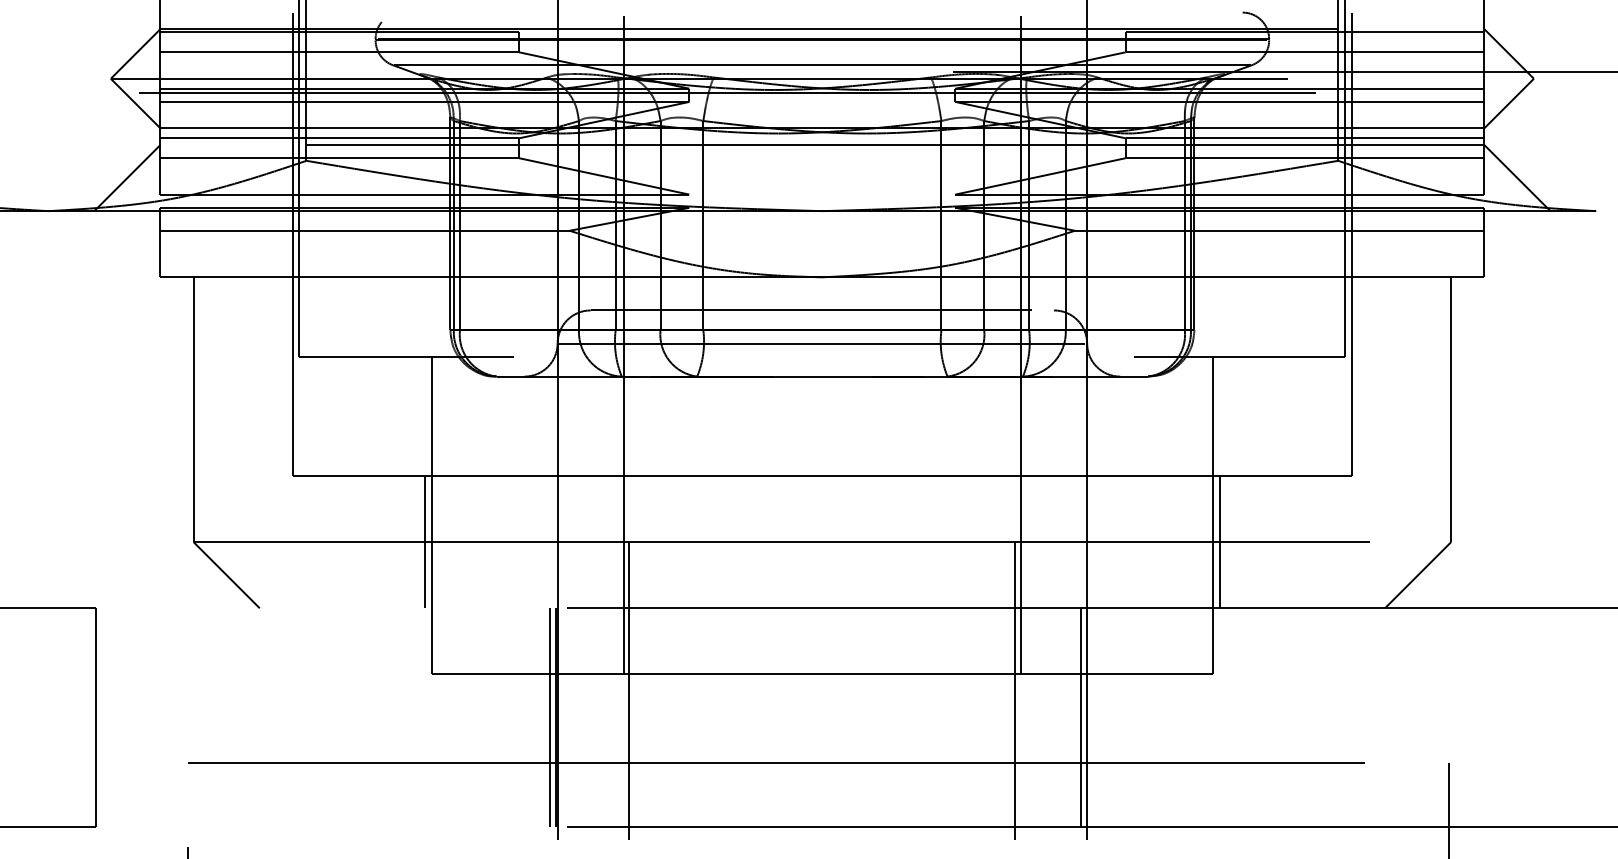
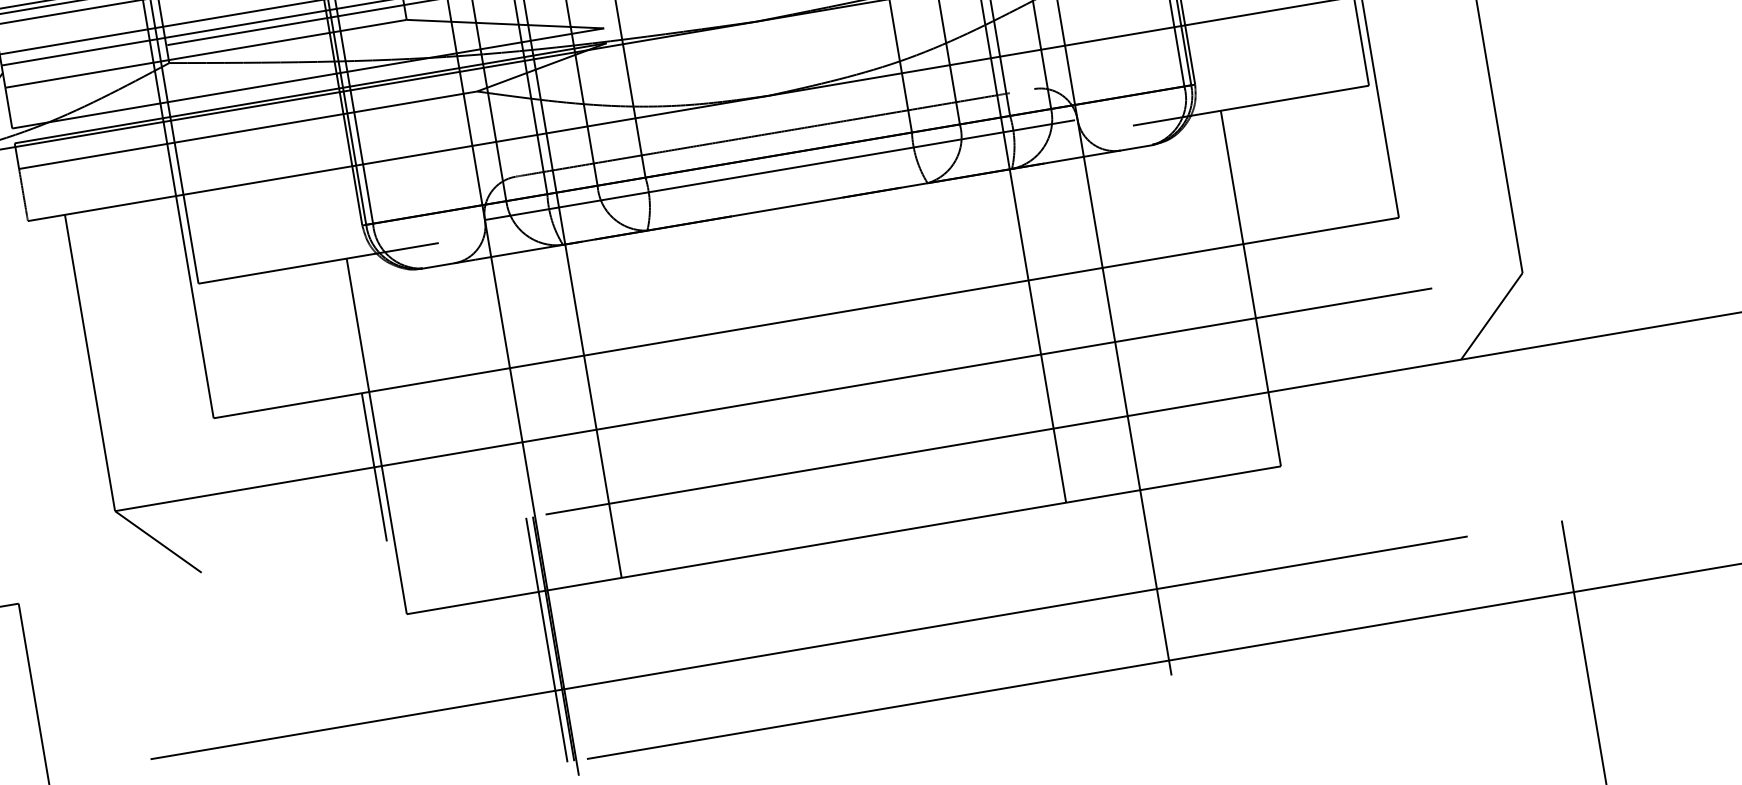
line: (1219, 541) -> (1263, 316), removed
line: (629, 691) -> (631, 595), removed
line: (1015, 691) -> (1063, 522), removed
line: (1081, 717) -> (1142, 539), removed

